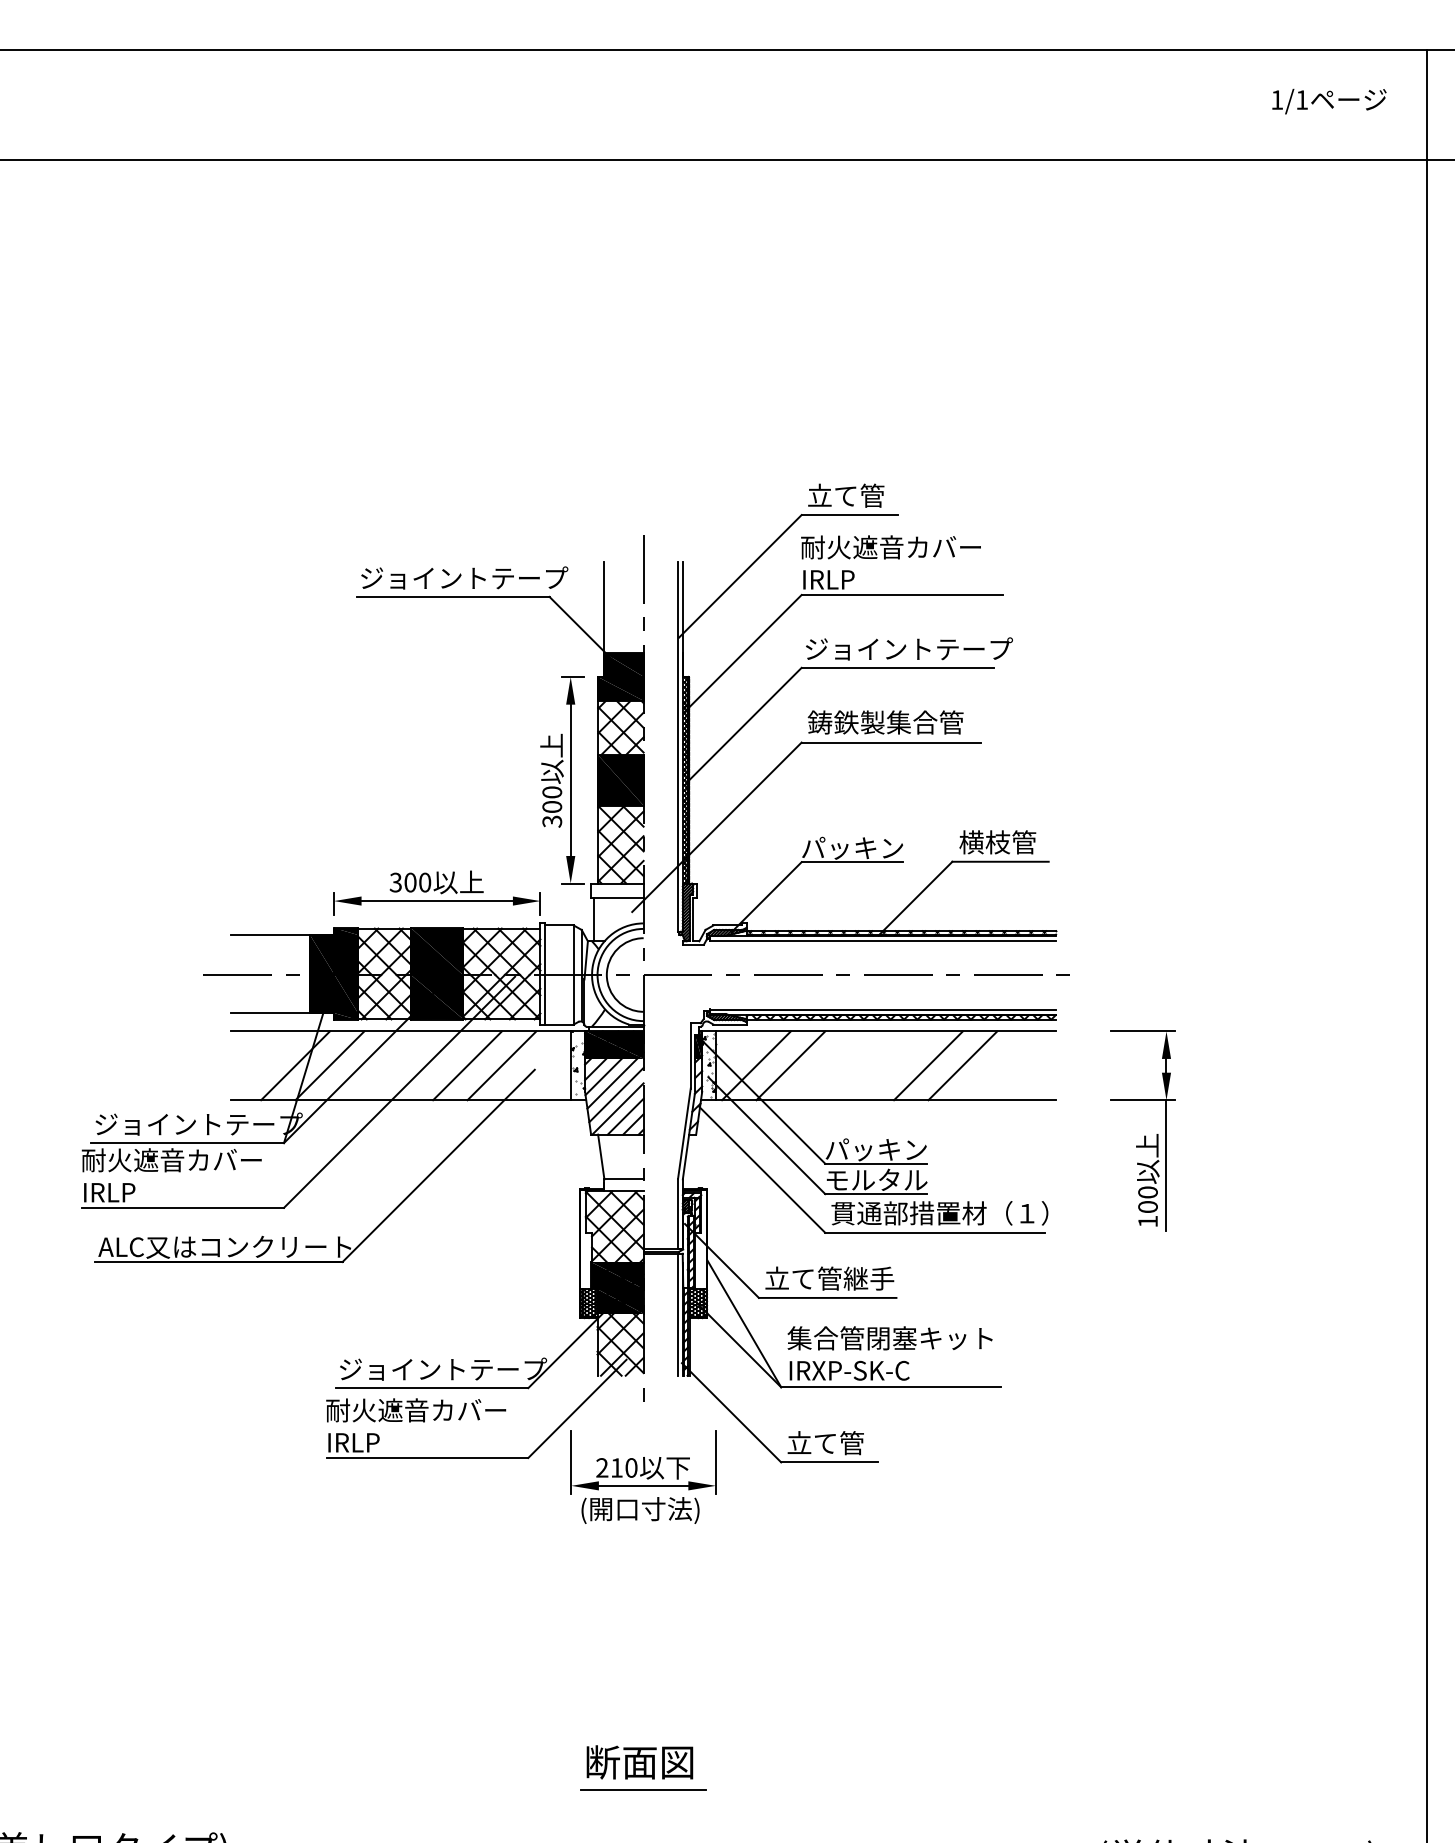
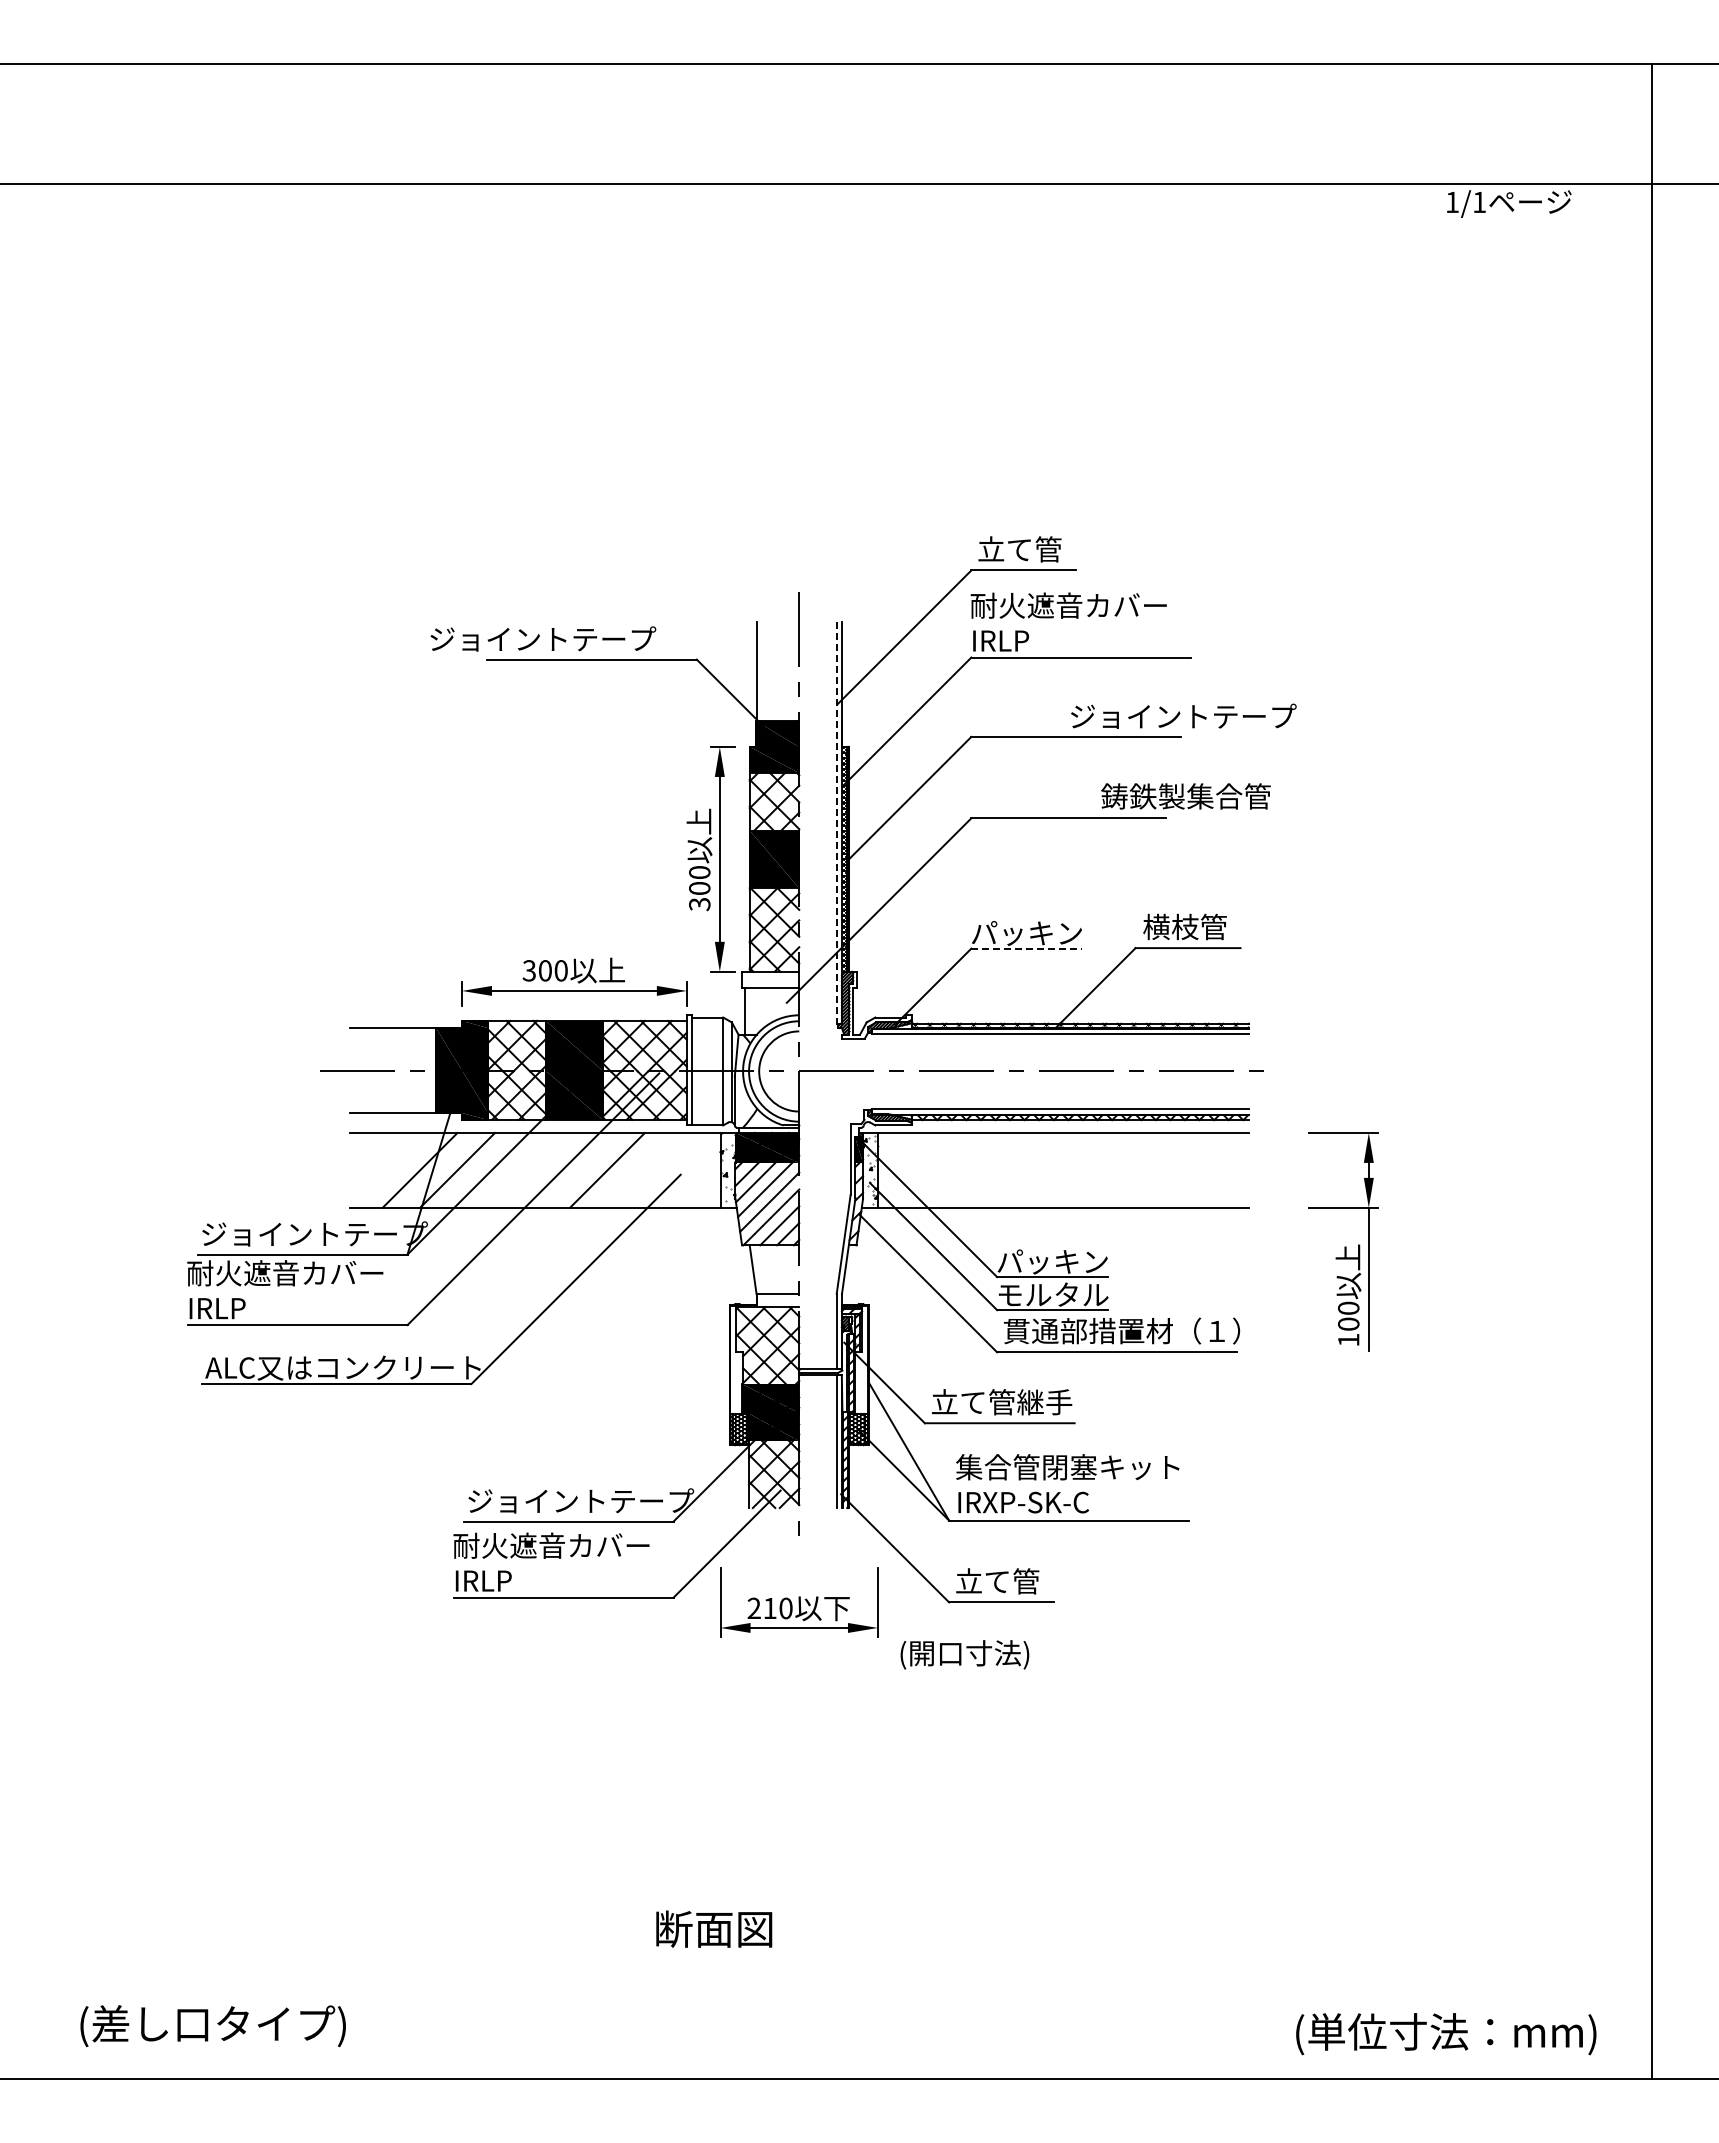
text: (1329, 101) -> (1509, 203), moved
text: (464, 577) -> (543, 638), moved
text: (909, 648) -> (1183, 715), moved
text: (885, 722) -> (1185, 796), moved
line: (677, 746) -> (836, 822), solid -> dashed
line: (853, 862) -> (1027, 948), solid -> dashed
line: (501, 1064) -> (644, 1169), removed
line: (755, 1064) -> (921, 1169), removed
line: (790, 1064) -> (959, 1169), removed
line: (928, 1064) -> (1109, 1169), removed
line: (962, 1064) -> (1146, 1169), removed
text: (640, 1510) -> (964, 1654), moved
text: (640, 1761) -> (714, 1928), moved
line: (642, 1789) -> (798, 1958), removed

